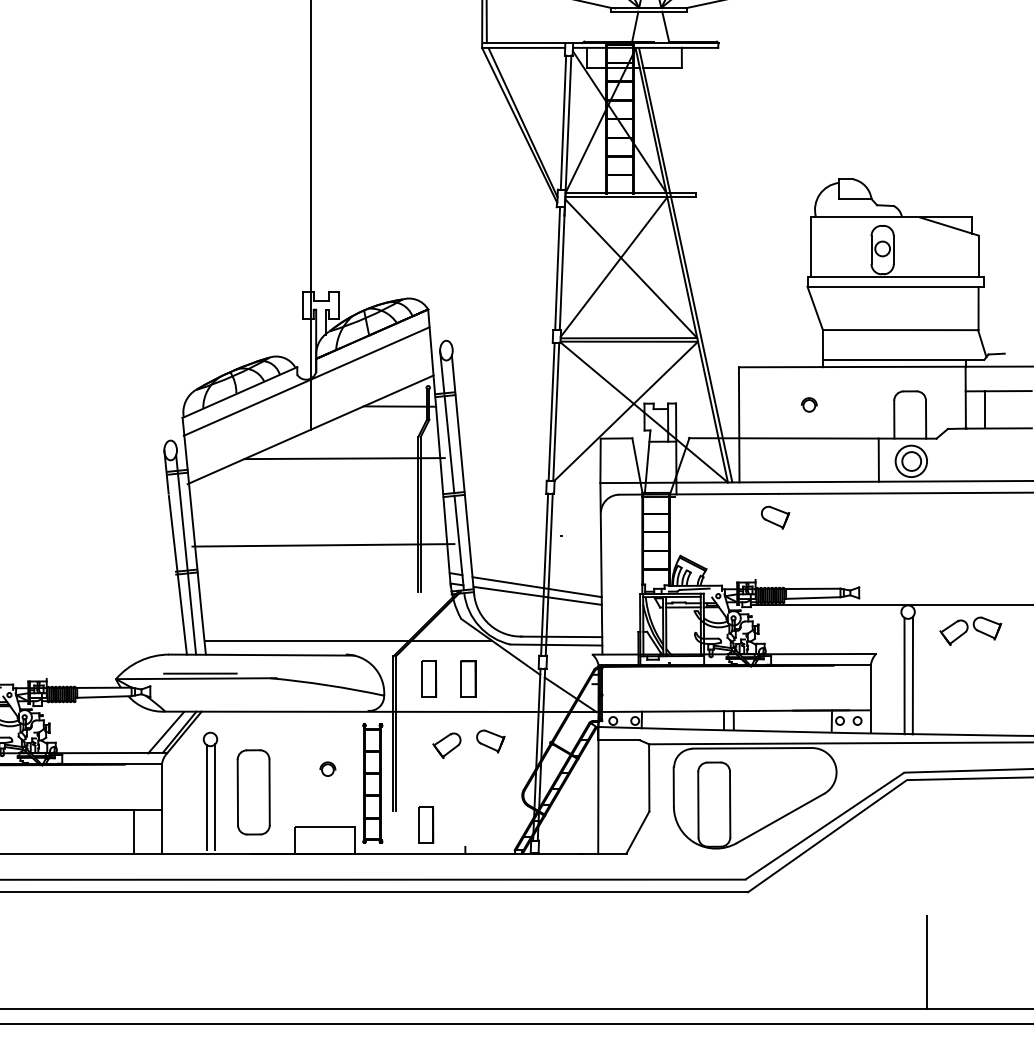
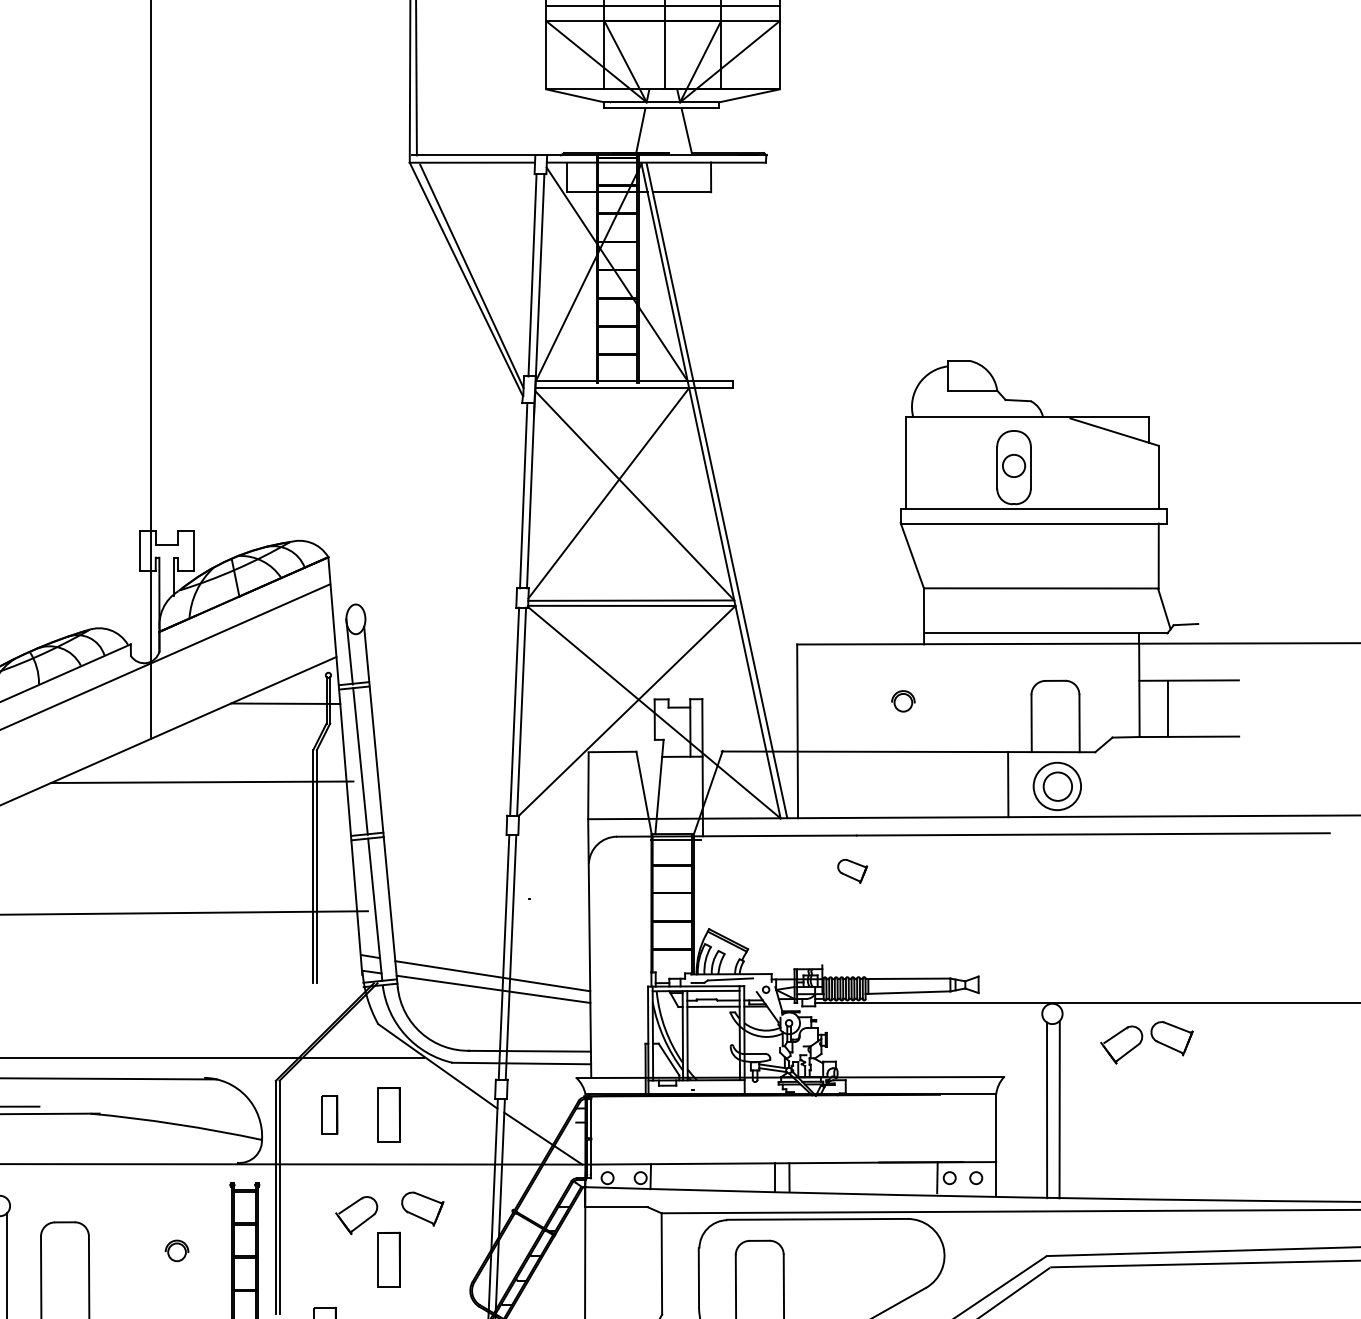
part: (775, 517) -> (852, 871), size x0.7
part: (429, 678) -> (330, 1114), size x0.7
part: (468, 774) -> (389, 1258), added

